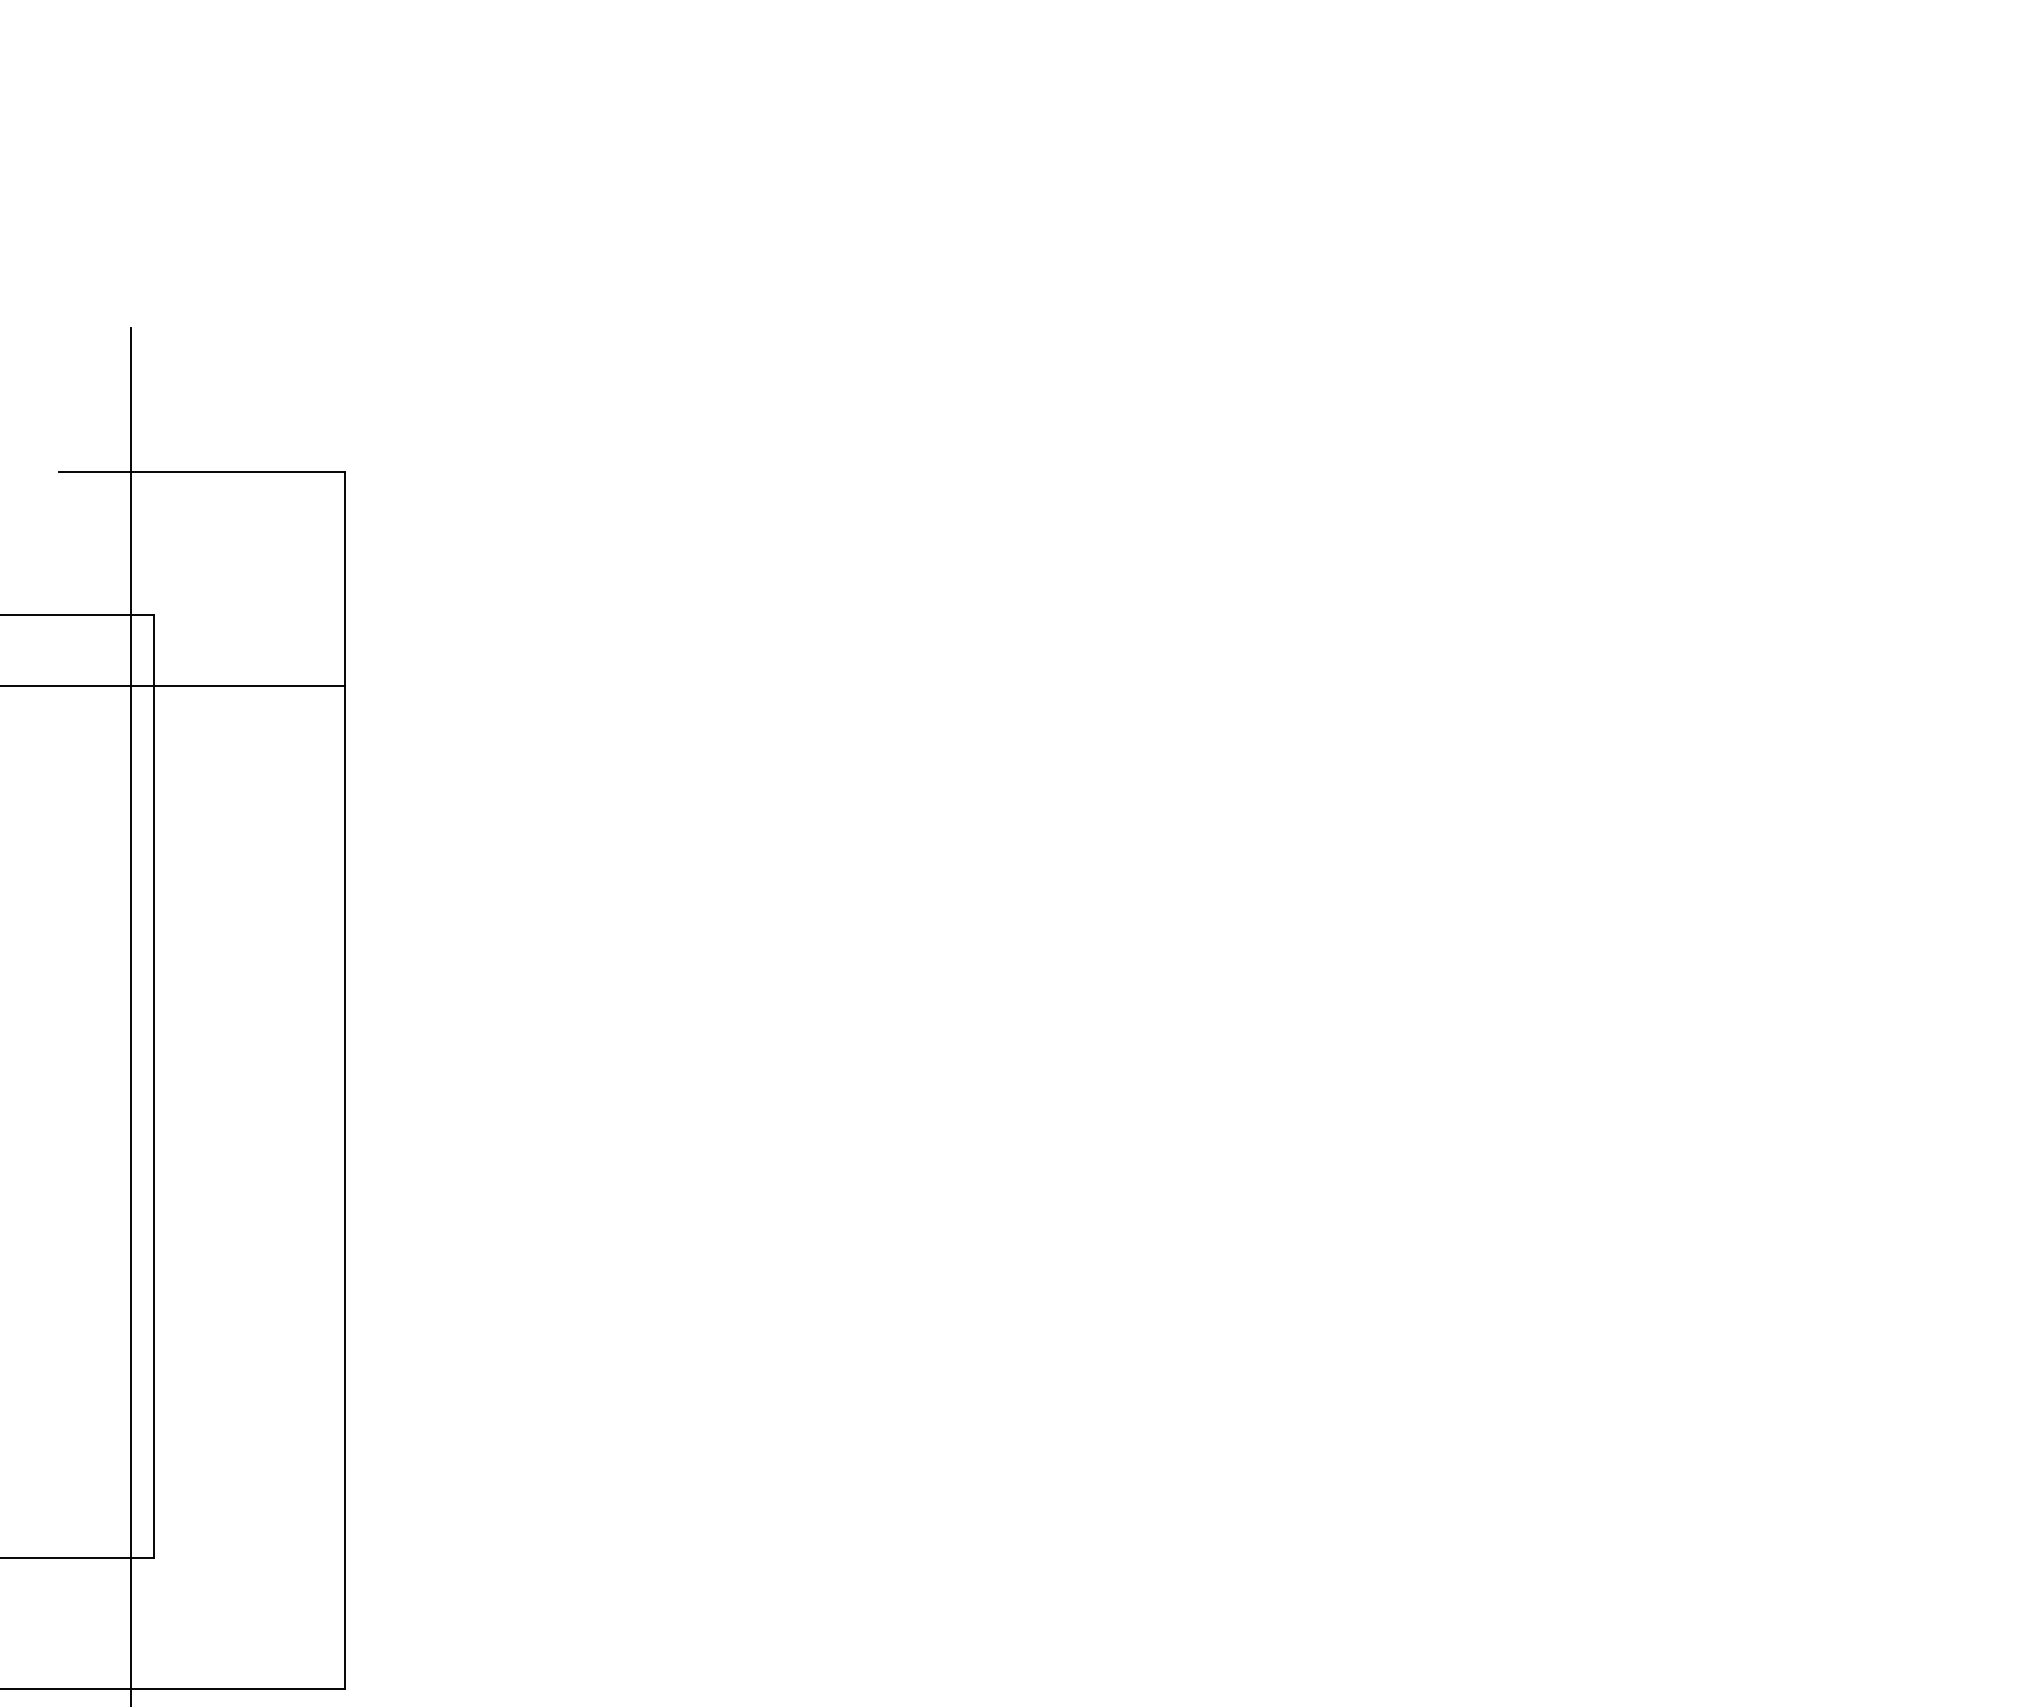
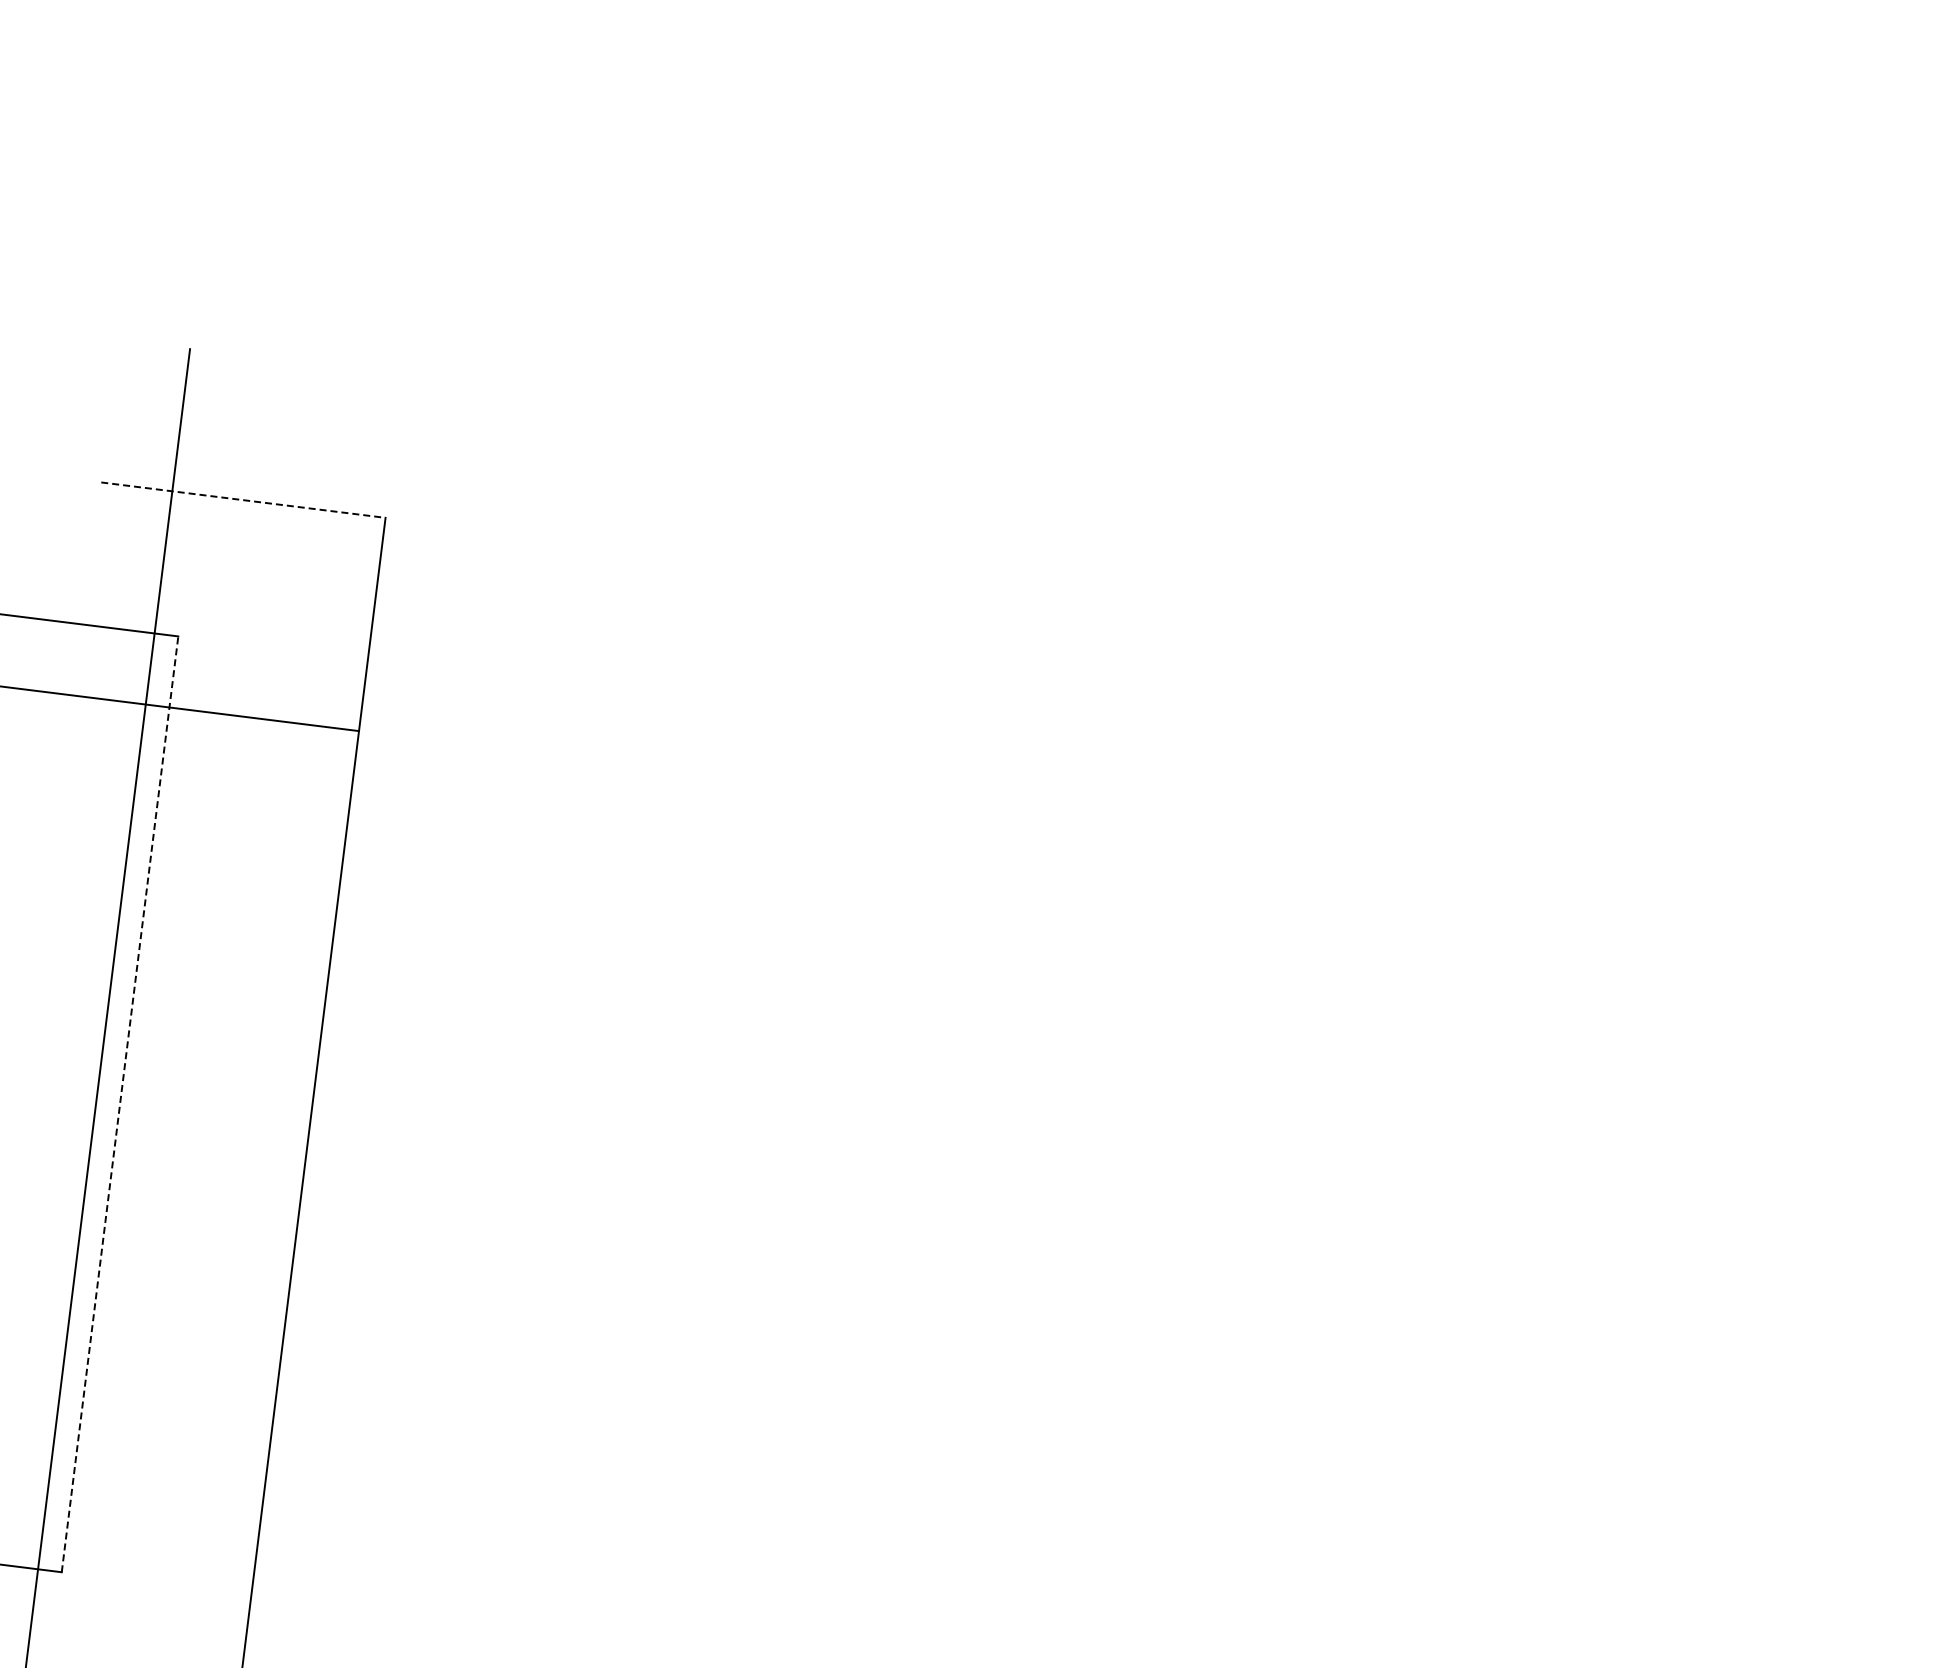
line: (202, 471) -> (243, 500), solid -> dashed
line: (154, 1086) -> (120, 1104), solid -> dashed

